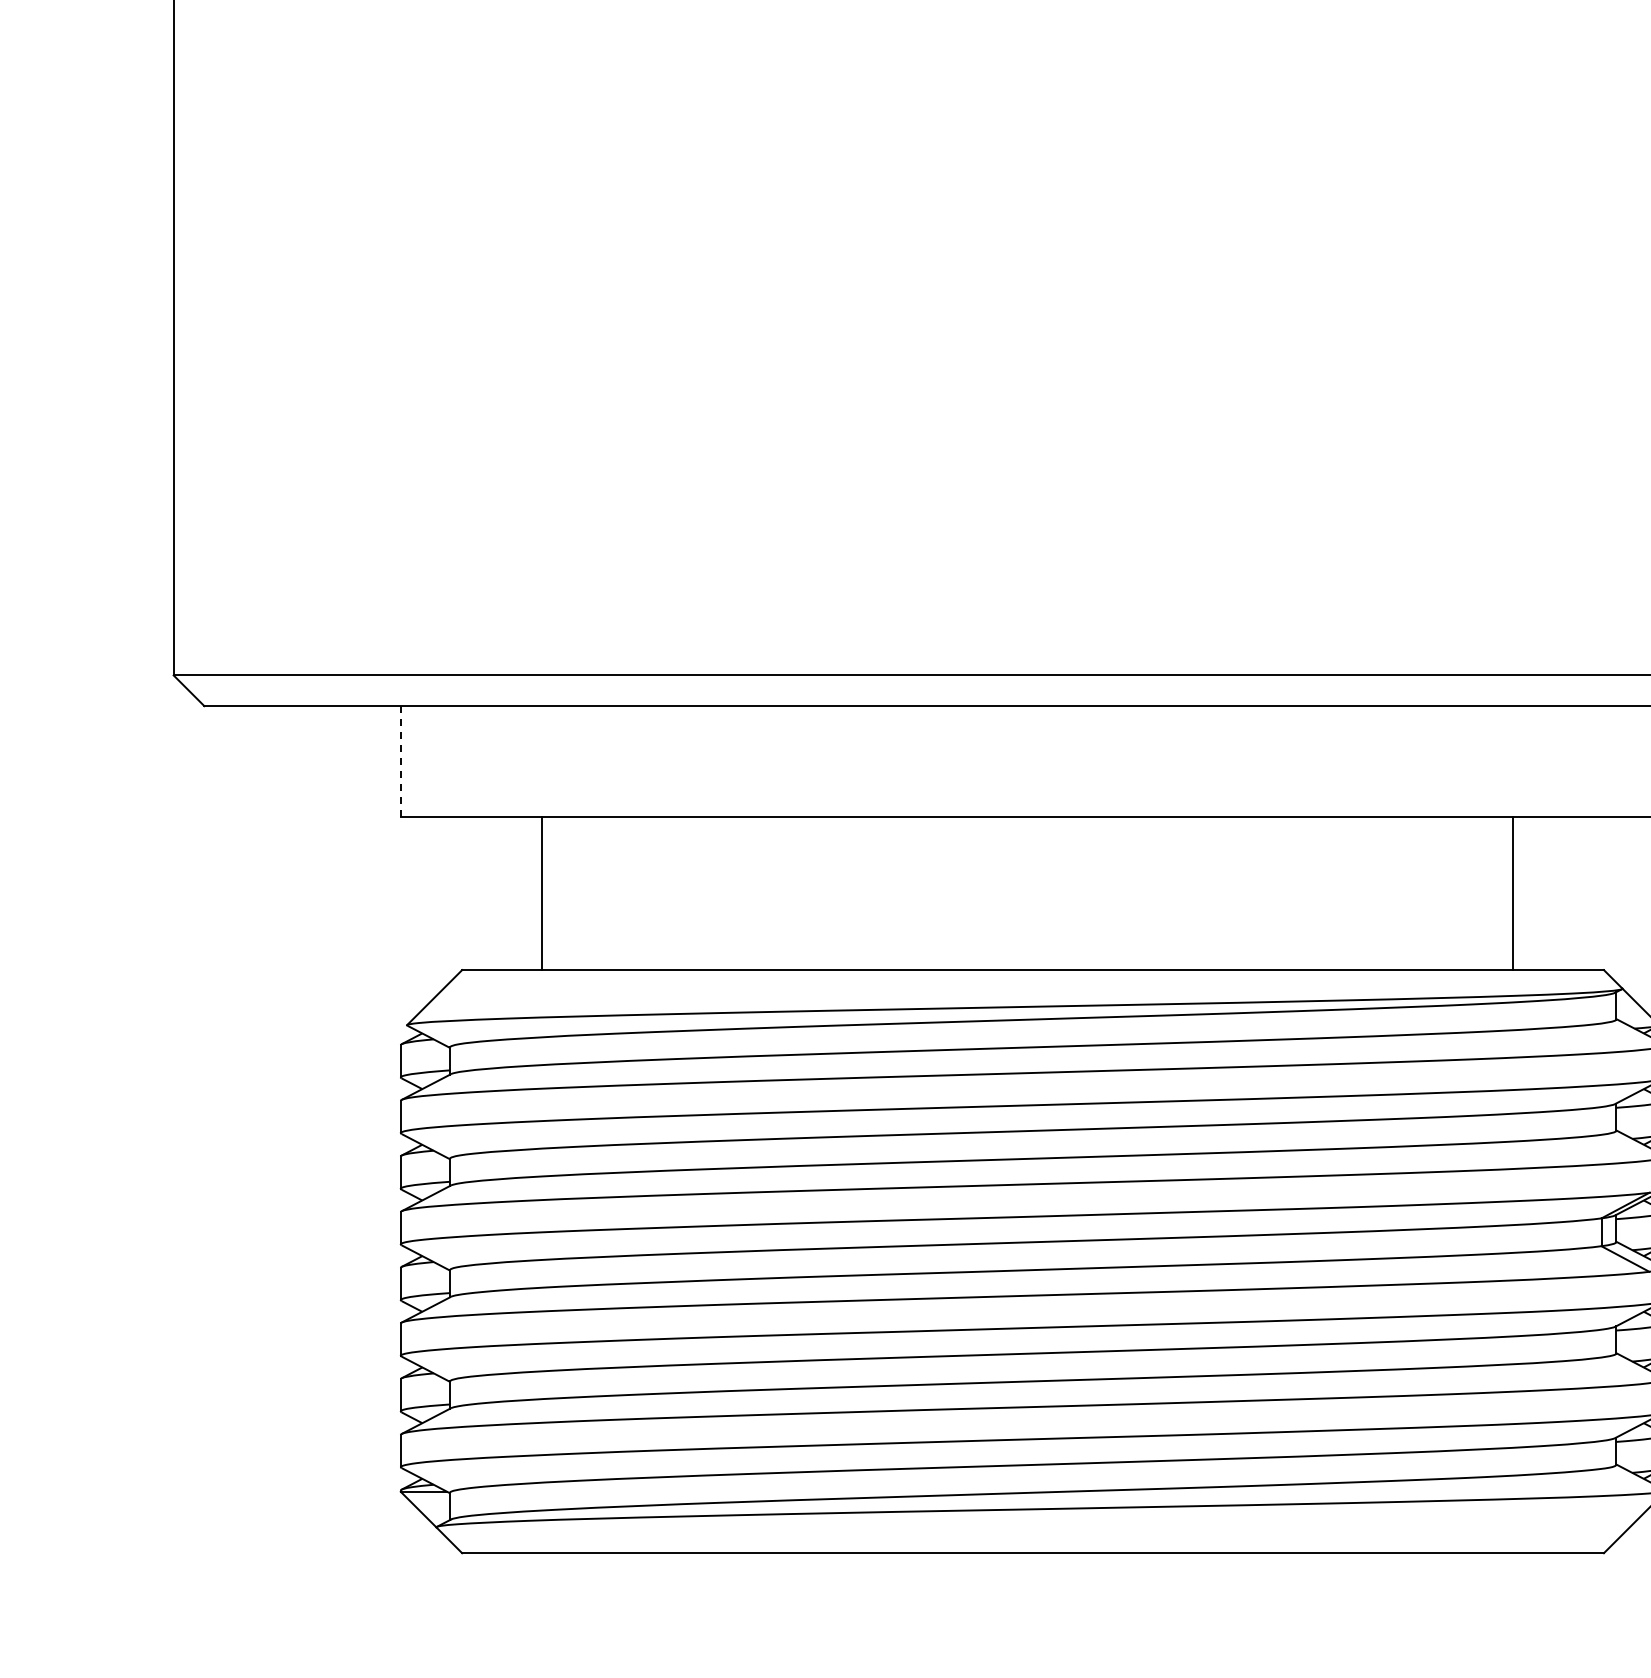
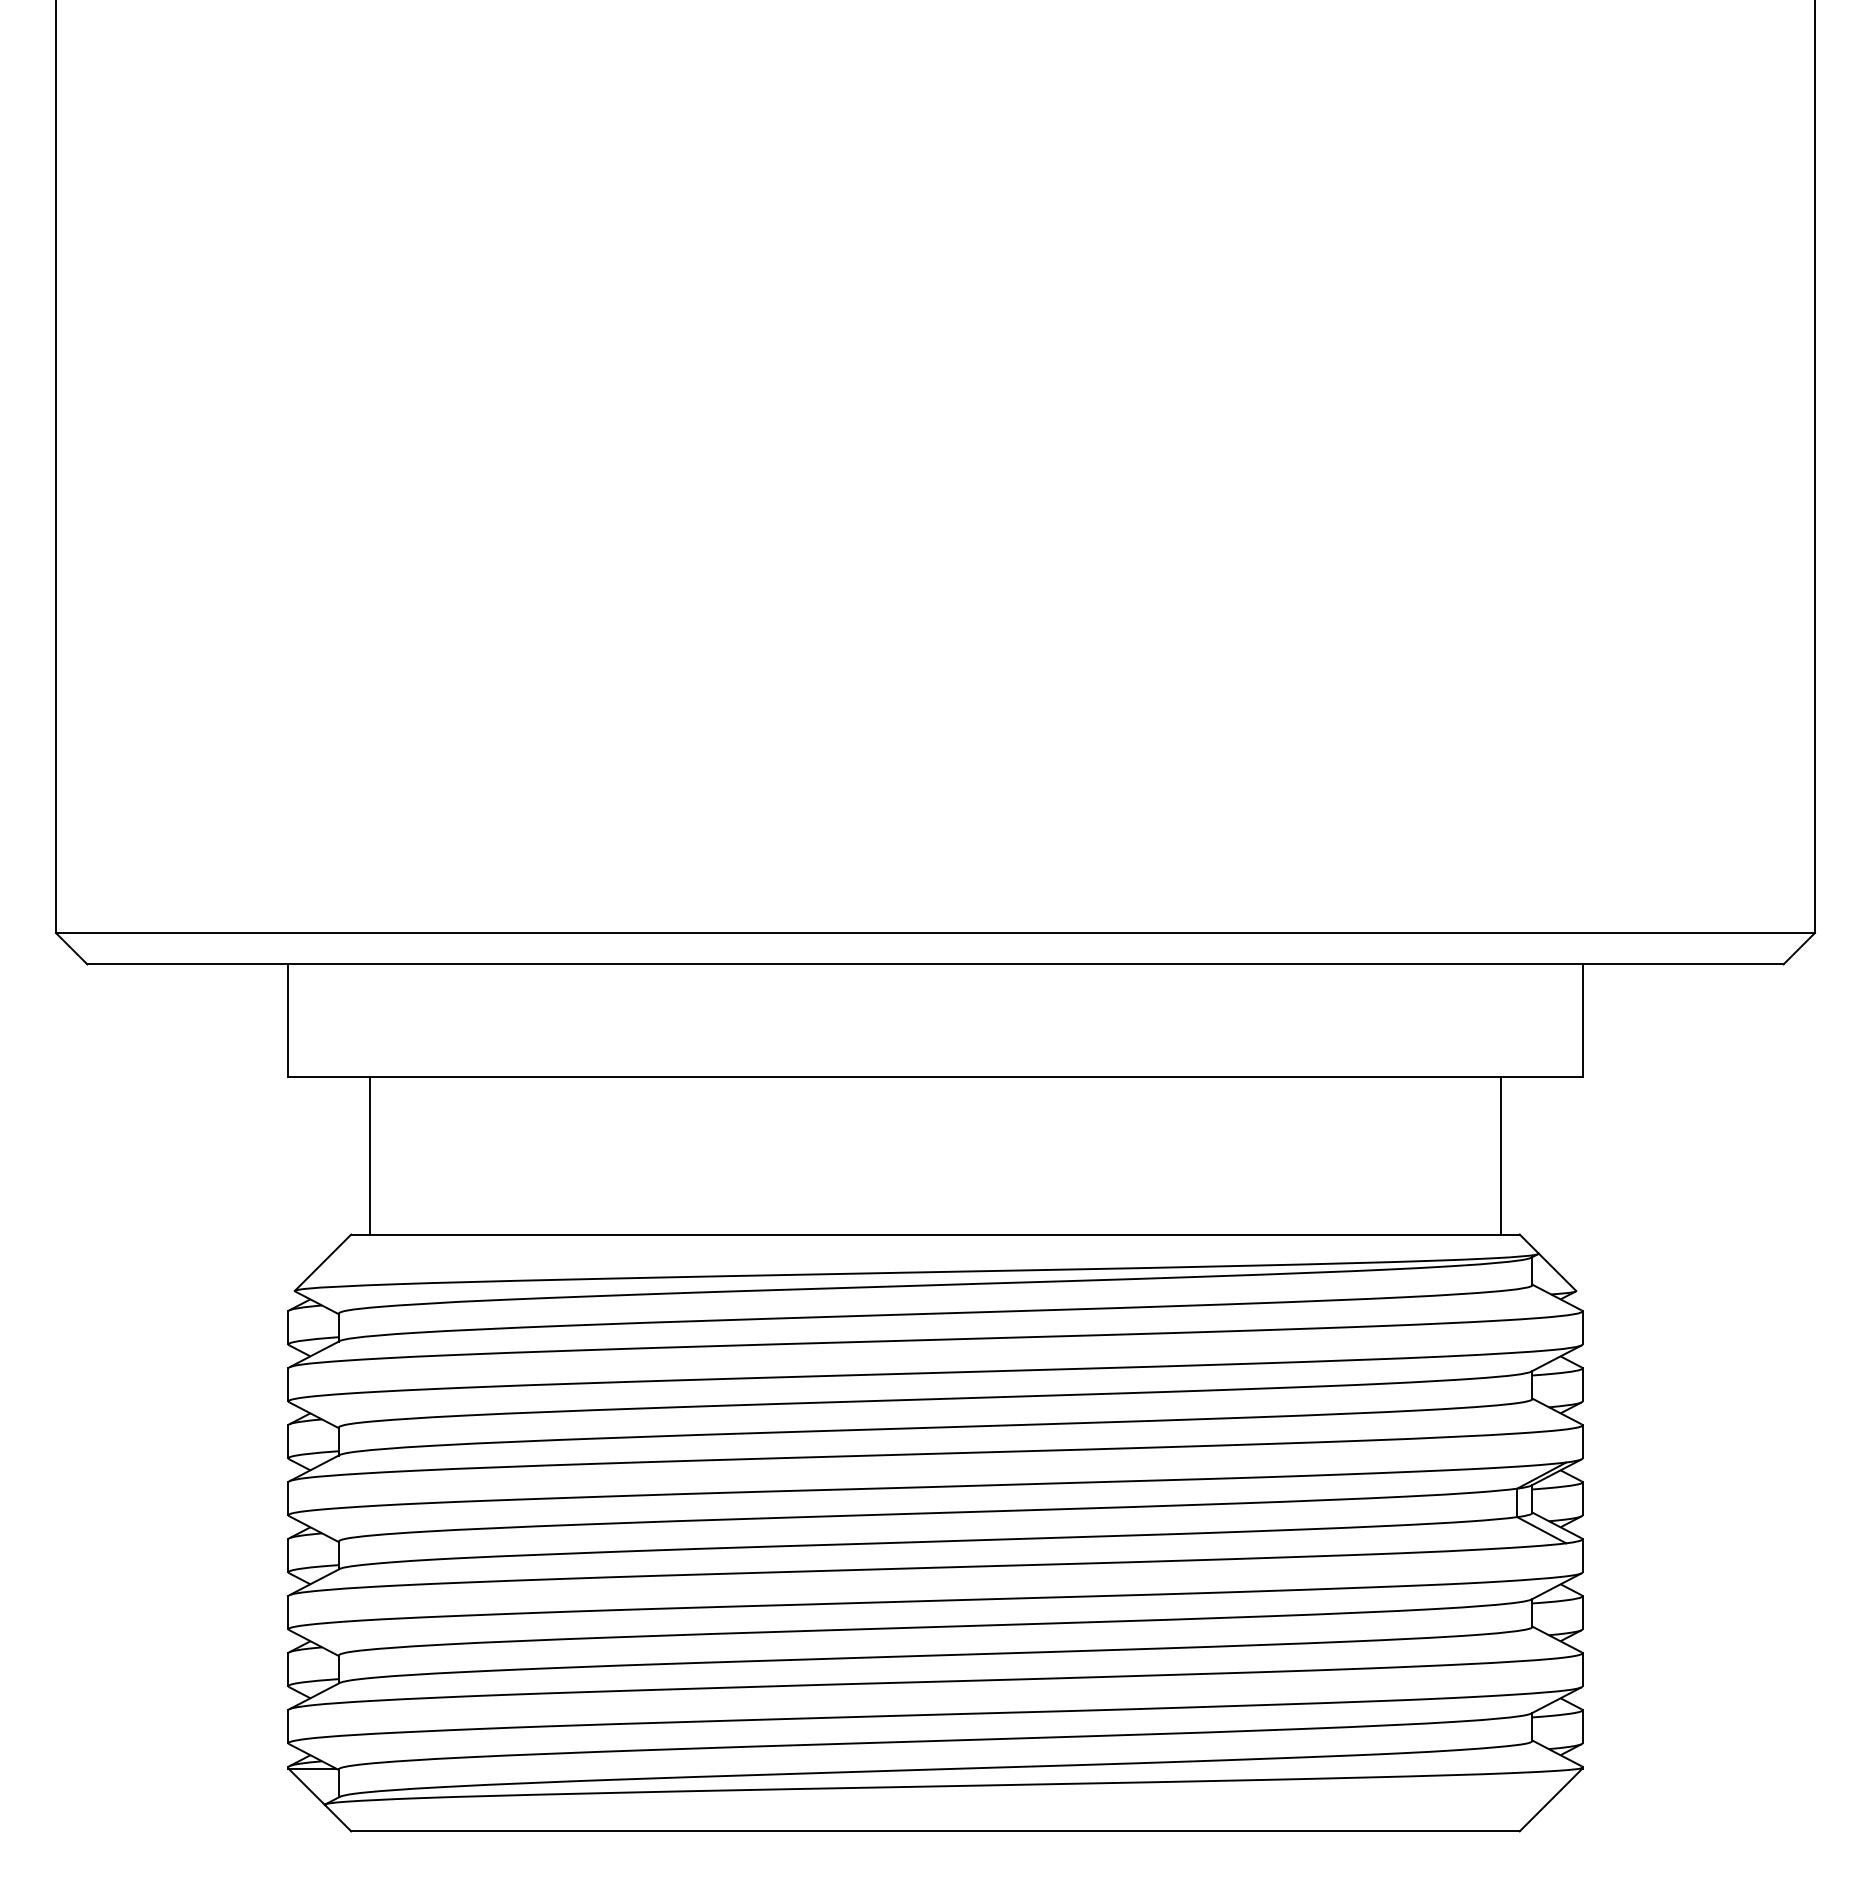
line: (400, 760) -> (288, 1020), dashed -> solid
line: (542, 892) -> (370, 1155), moved
line: (1512, 892) -> (1500, 1155), moved

